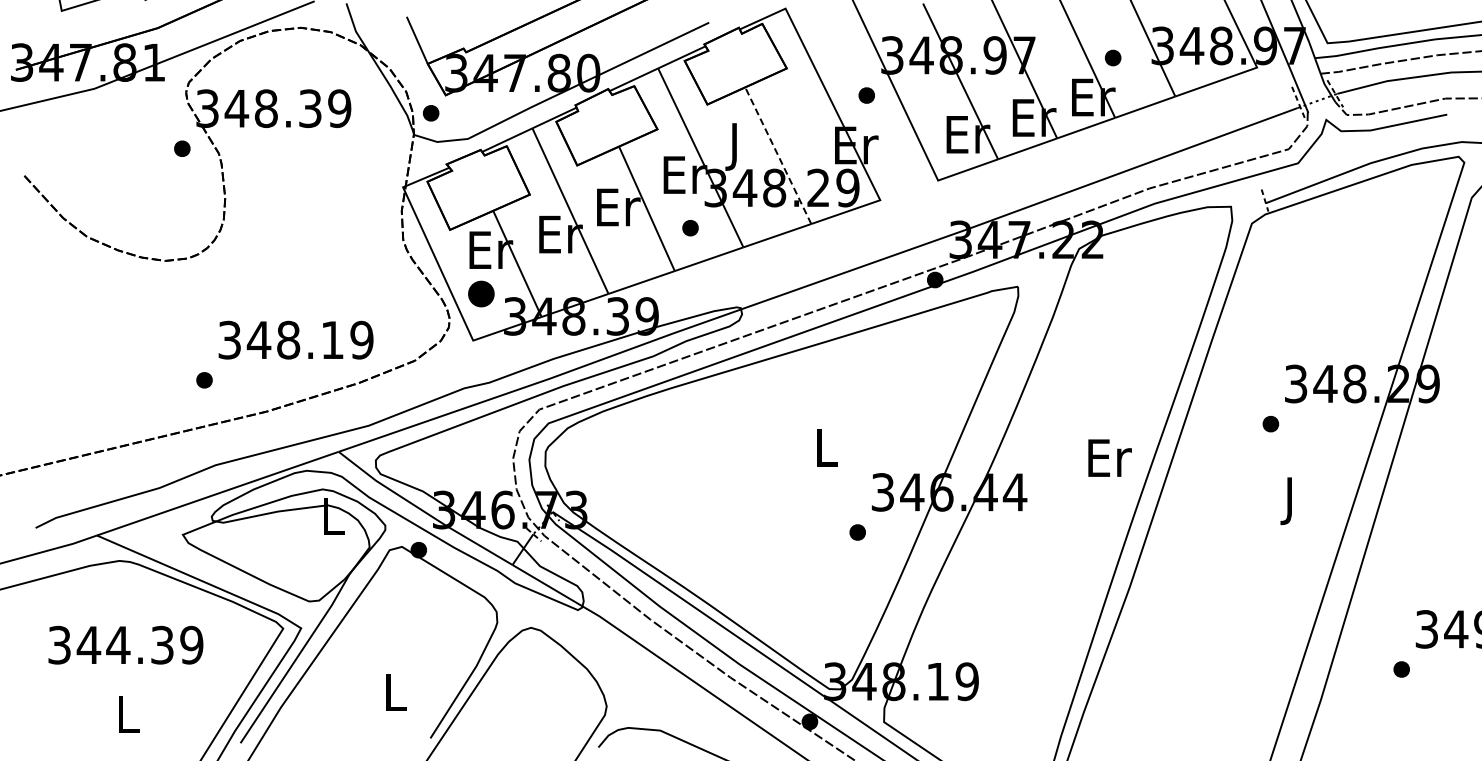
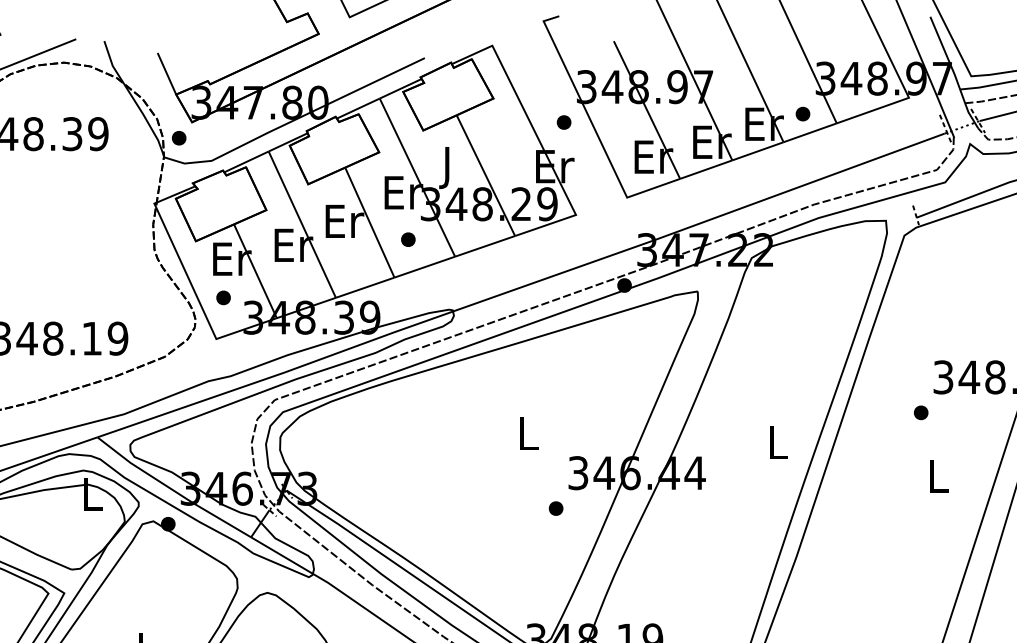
part: (1113, 57) -> (803, 113), moved
line: (778, 155) -> (486, 175), dashed -> solid
part: (481, 293) -> (223, 297), size x0.62
text: (1109, 457) -> (778, 442), Er -> L
text: (1290, 501) -> (938, 481), J -> L

